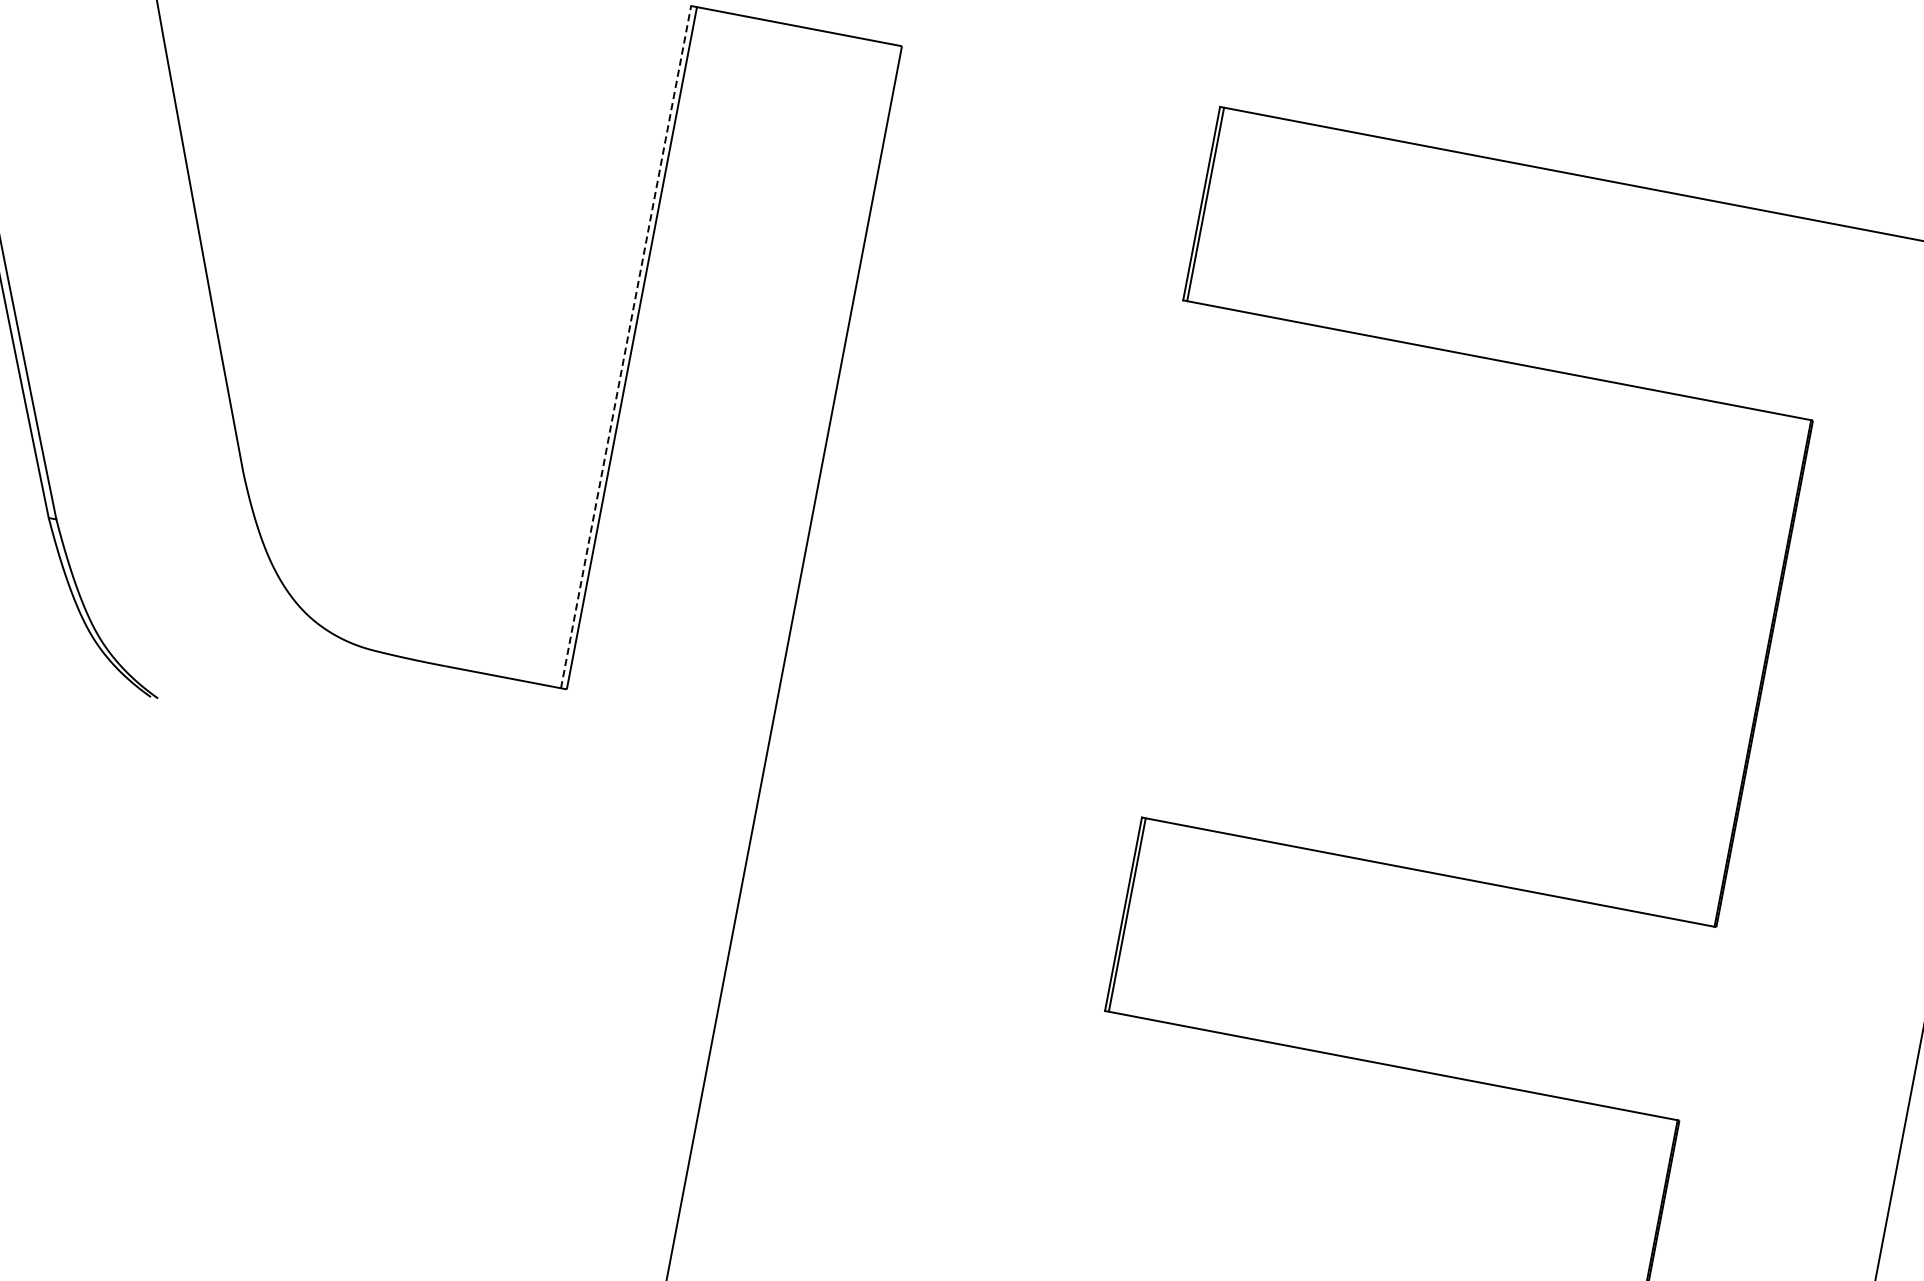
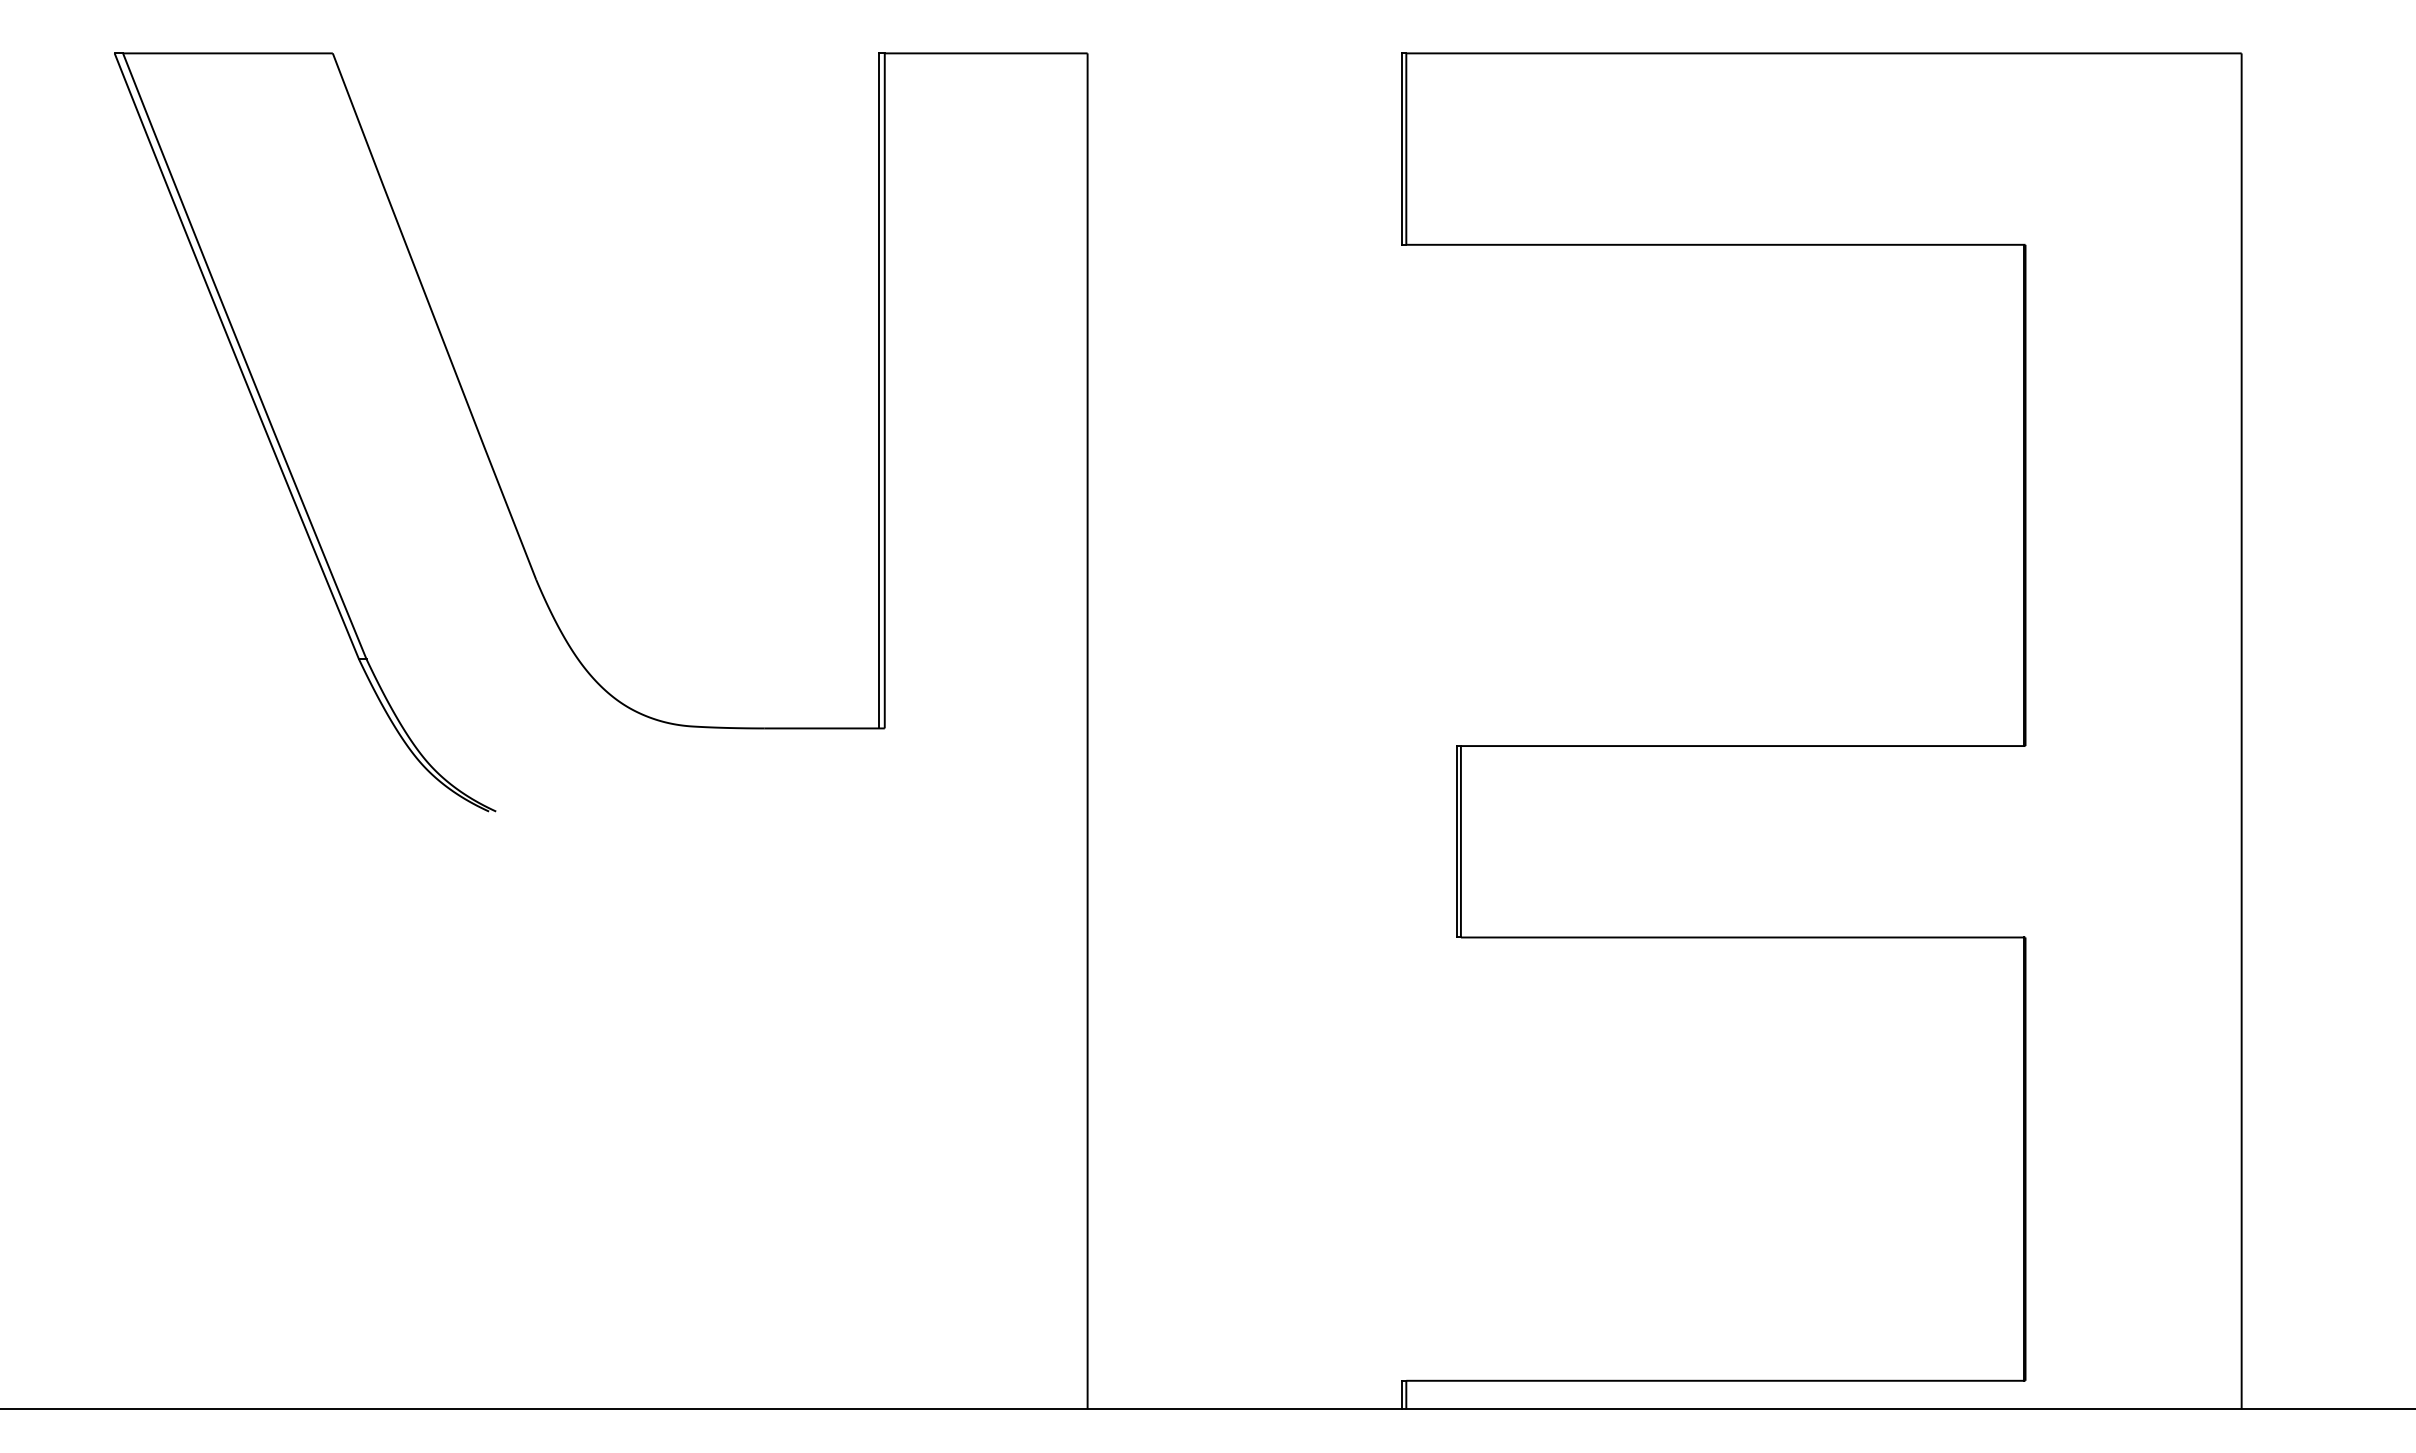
line: (626, 346) -> (879, 390), dashed -> solid

